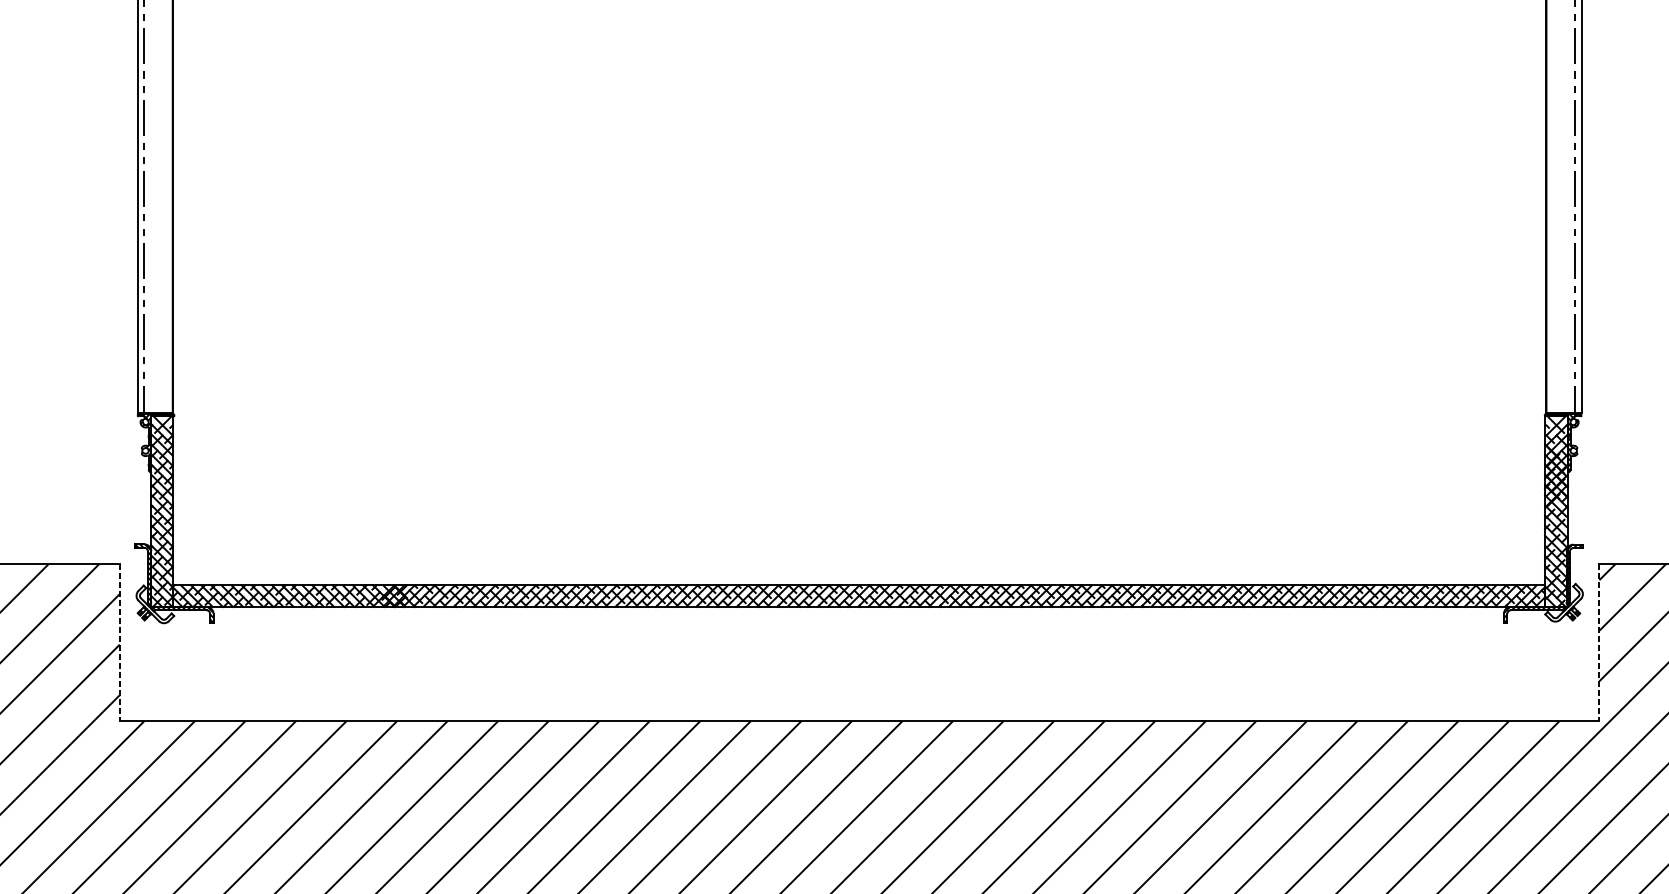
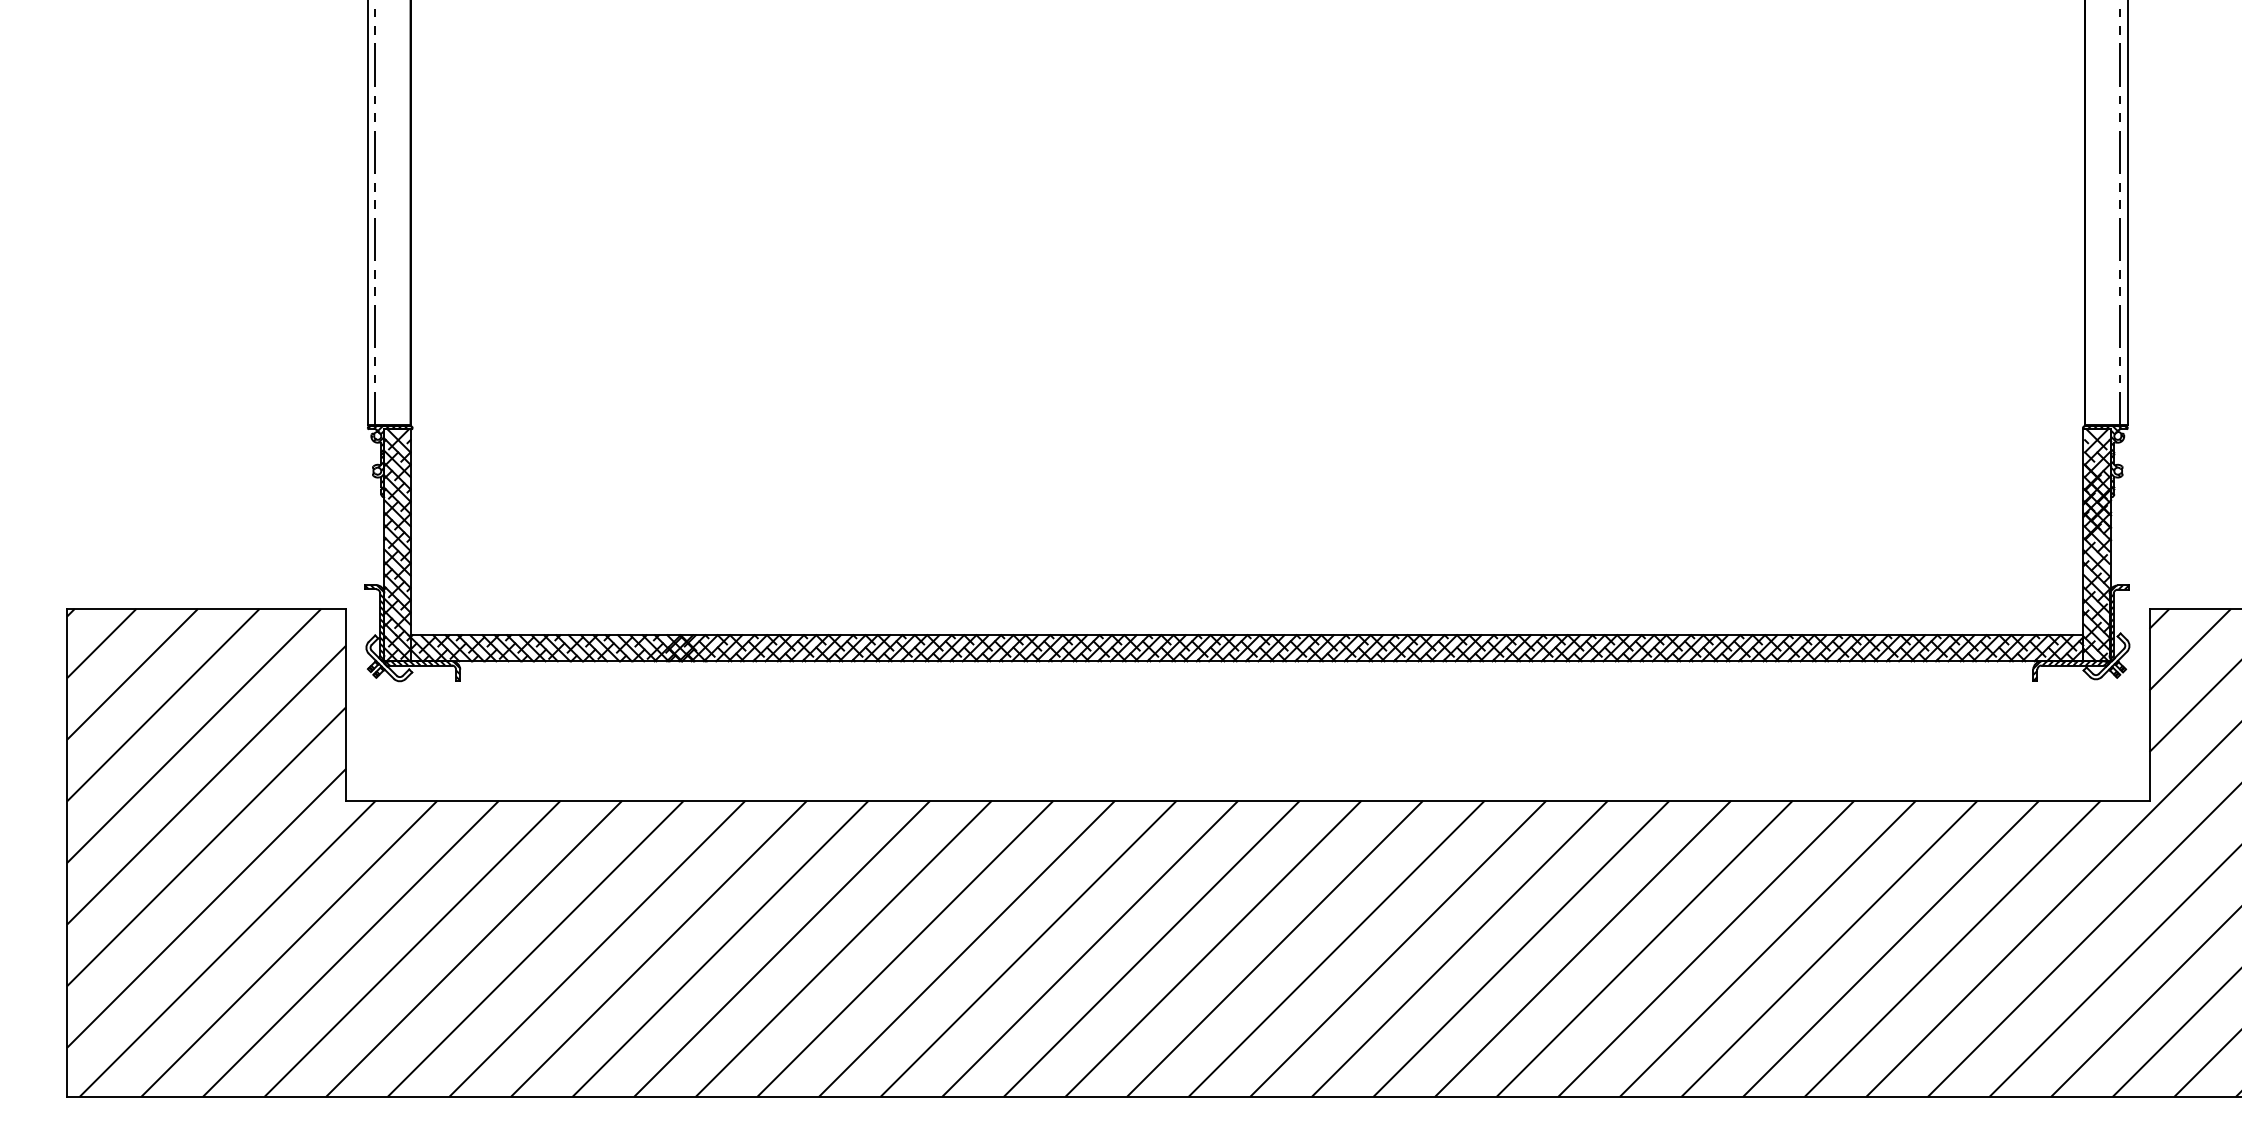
line: (120, 642) -> (346, 704), dashed -> solid
line: (1599, 642) -> (2149, 704), dashed -> solid

